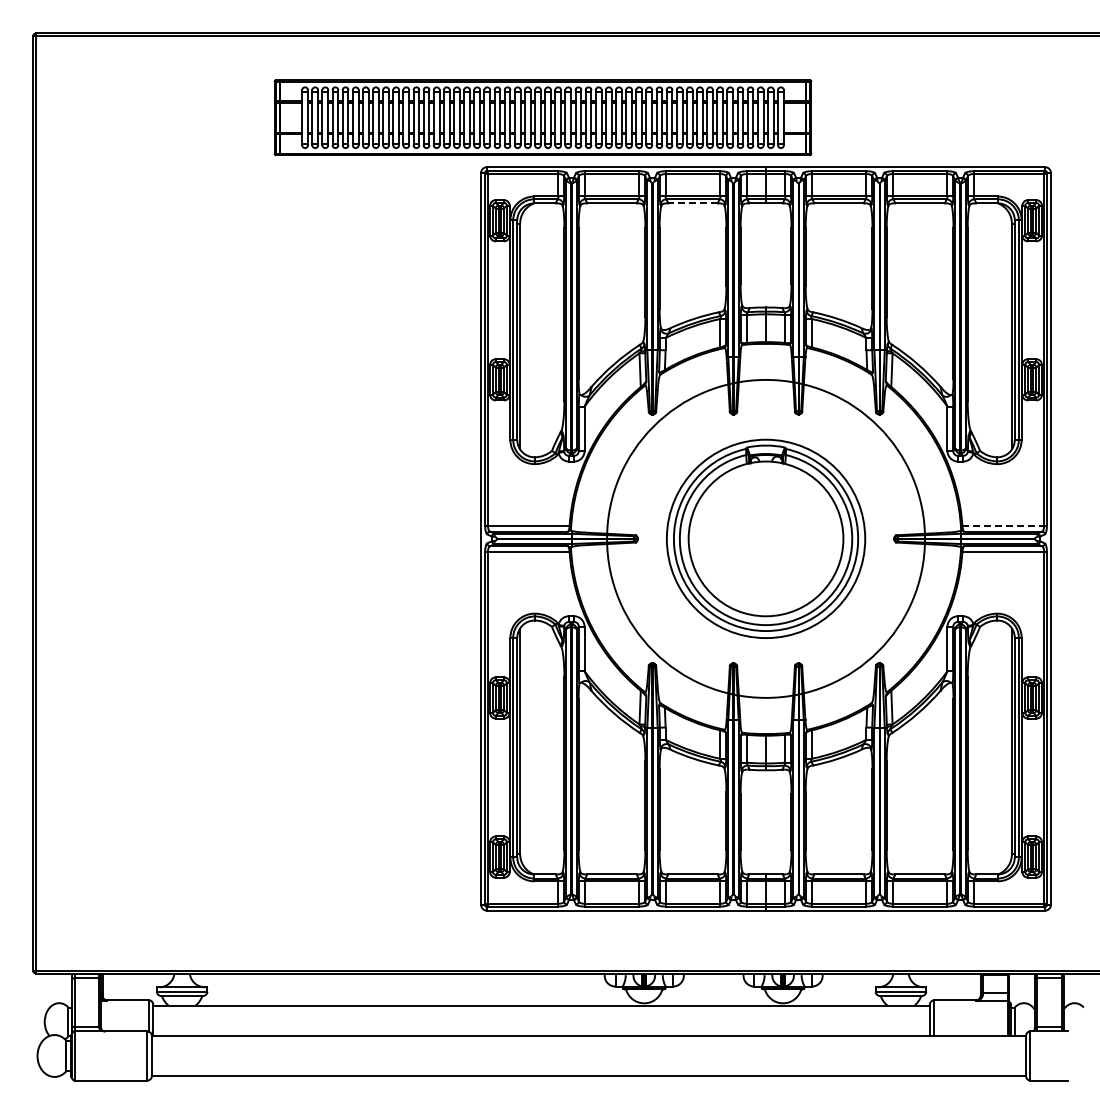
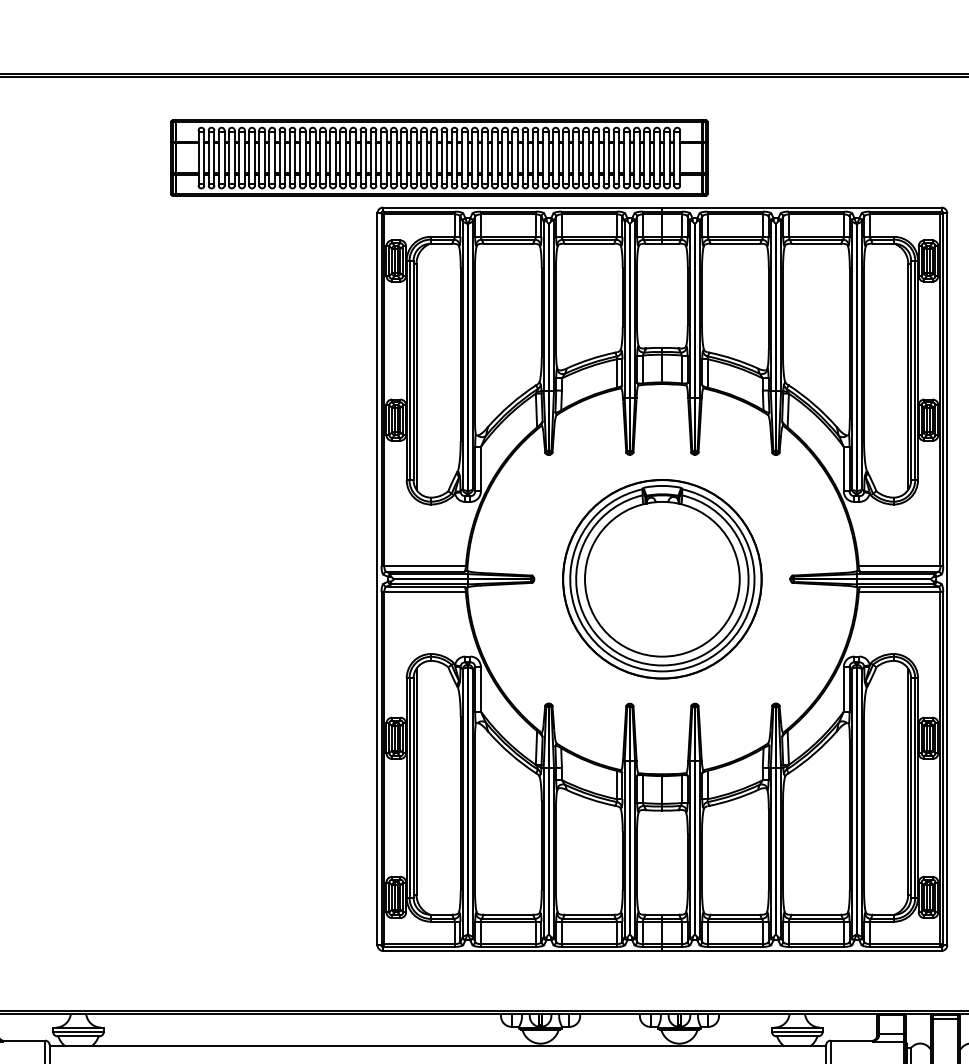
line: (693, 203) -> (589, 243), dashed -> solid
line: (1005, 525) -> (901, 565), dashed -> solid
circle: (765, 538) -> (661, 578), size x0.62

